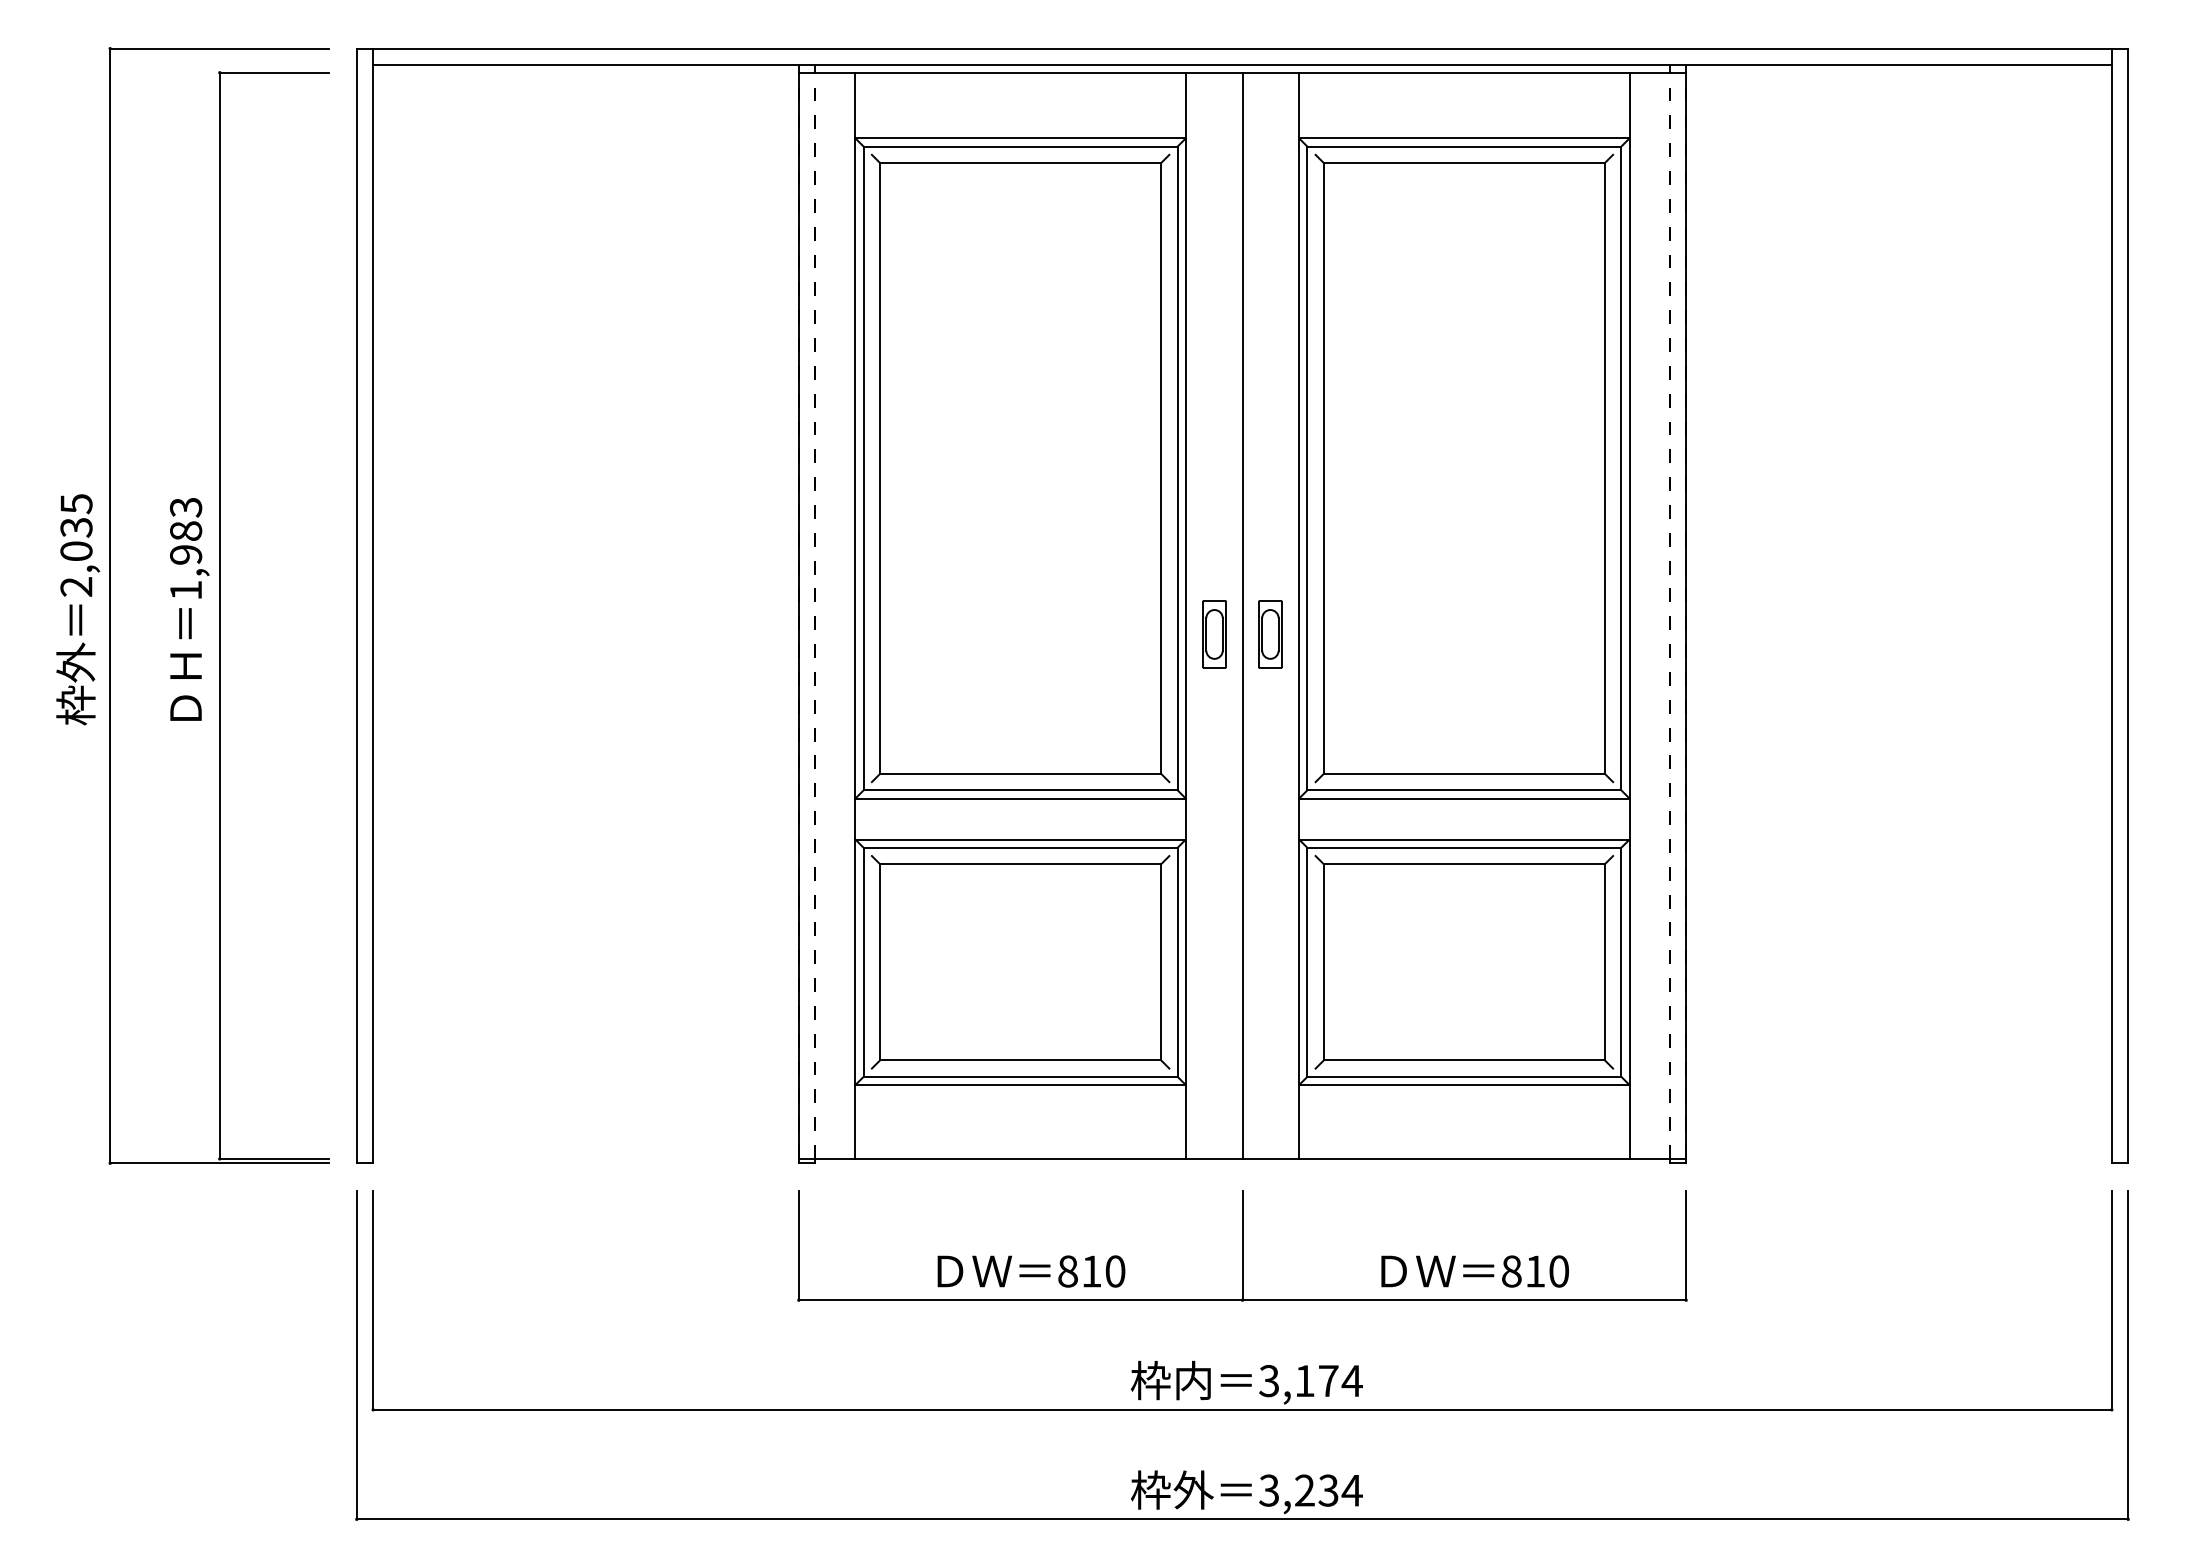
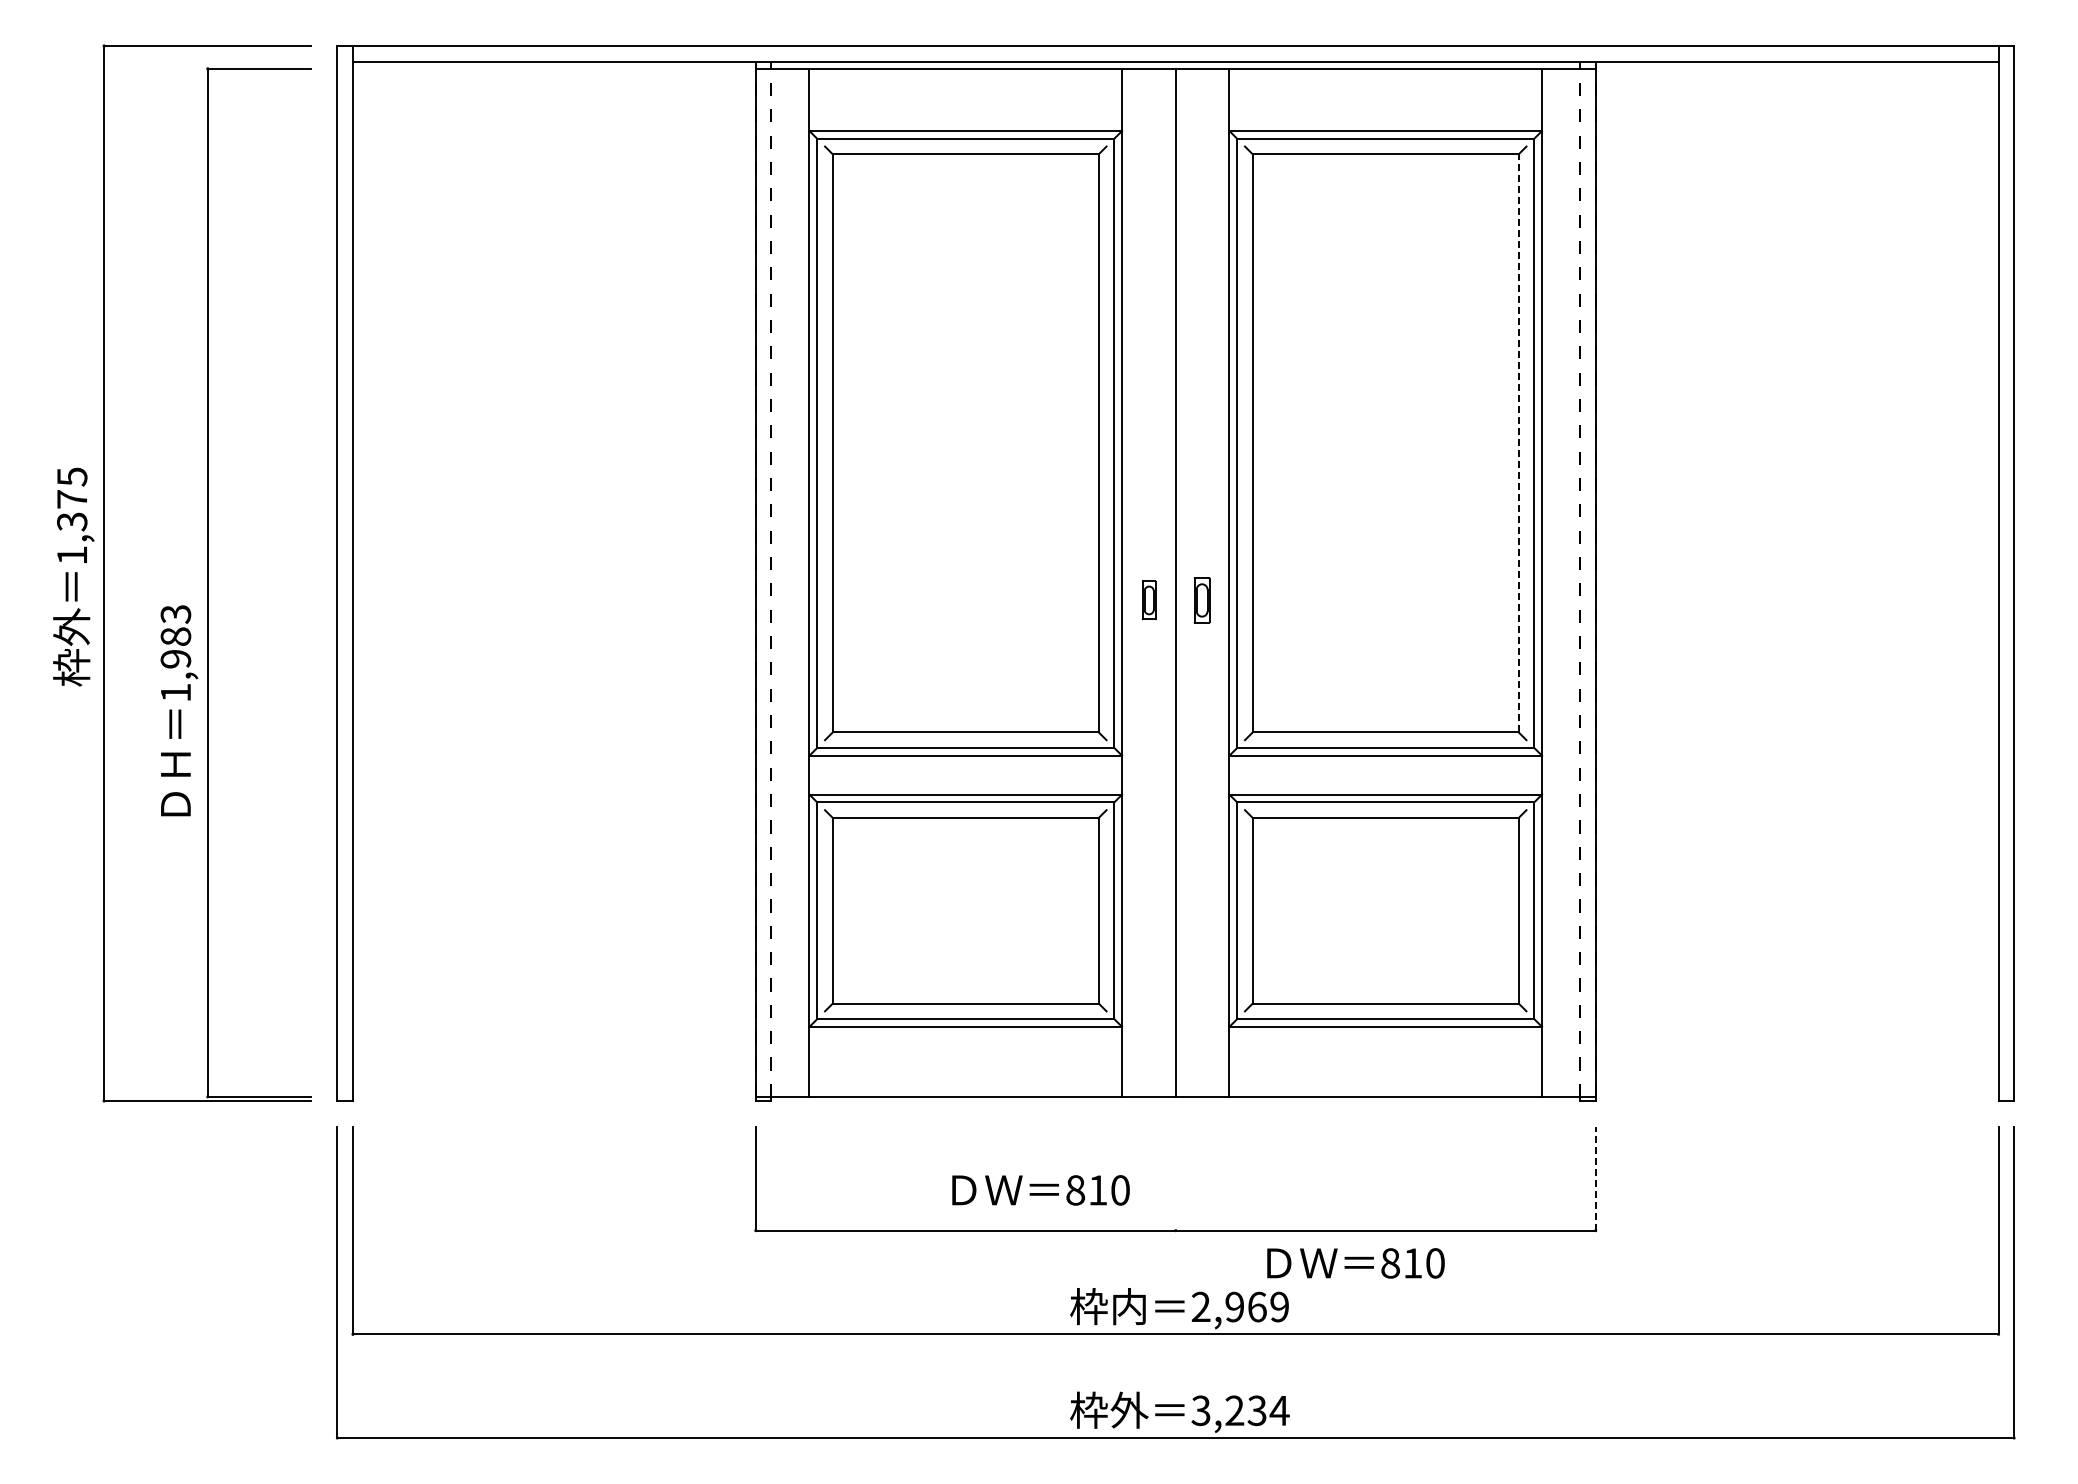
line: (1604, 467) -> (1518, 442), solid -> dashed
text: (76, 557) -> (72, 527), 2,035 -> 1,375
text: (189, 609) -> (179, 710), moved
part: (1213, 634) -> (1148, 600), size x0.6
part: (1269, 634) -> (1201, 600), size x0.7
line: (1242, 1245) -> (1175, 1178), removed
line: (1685, 1245) -> (1595, 1178), solid -> dashed
text: (1030, 1271) -> (1040, 1190), moved
text: (1474, 1271) -> (1355, 1263), moved
text: (1310, 1380) -> (1240, 1306), 3,174 -> 2,969

